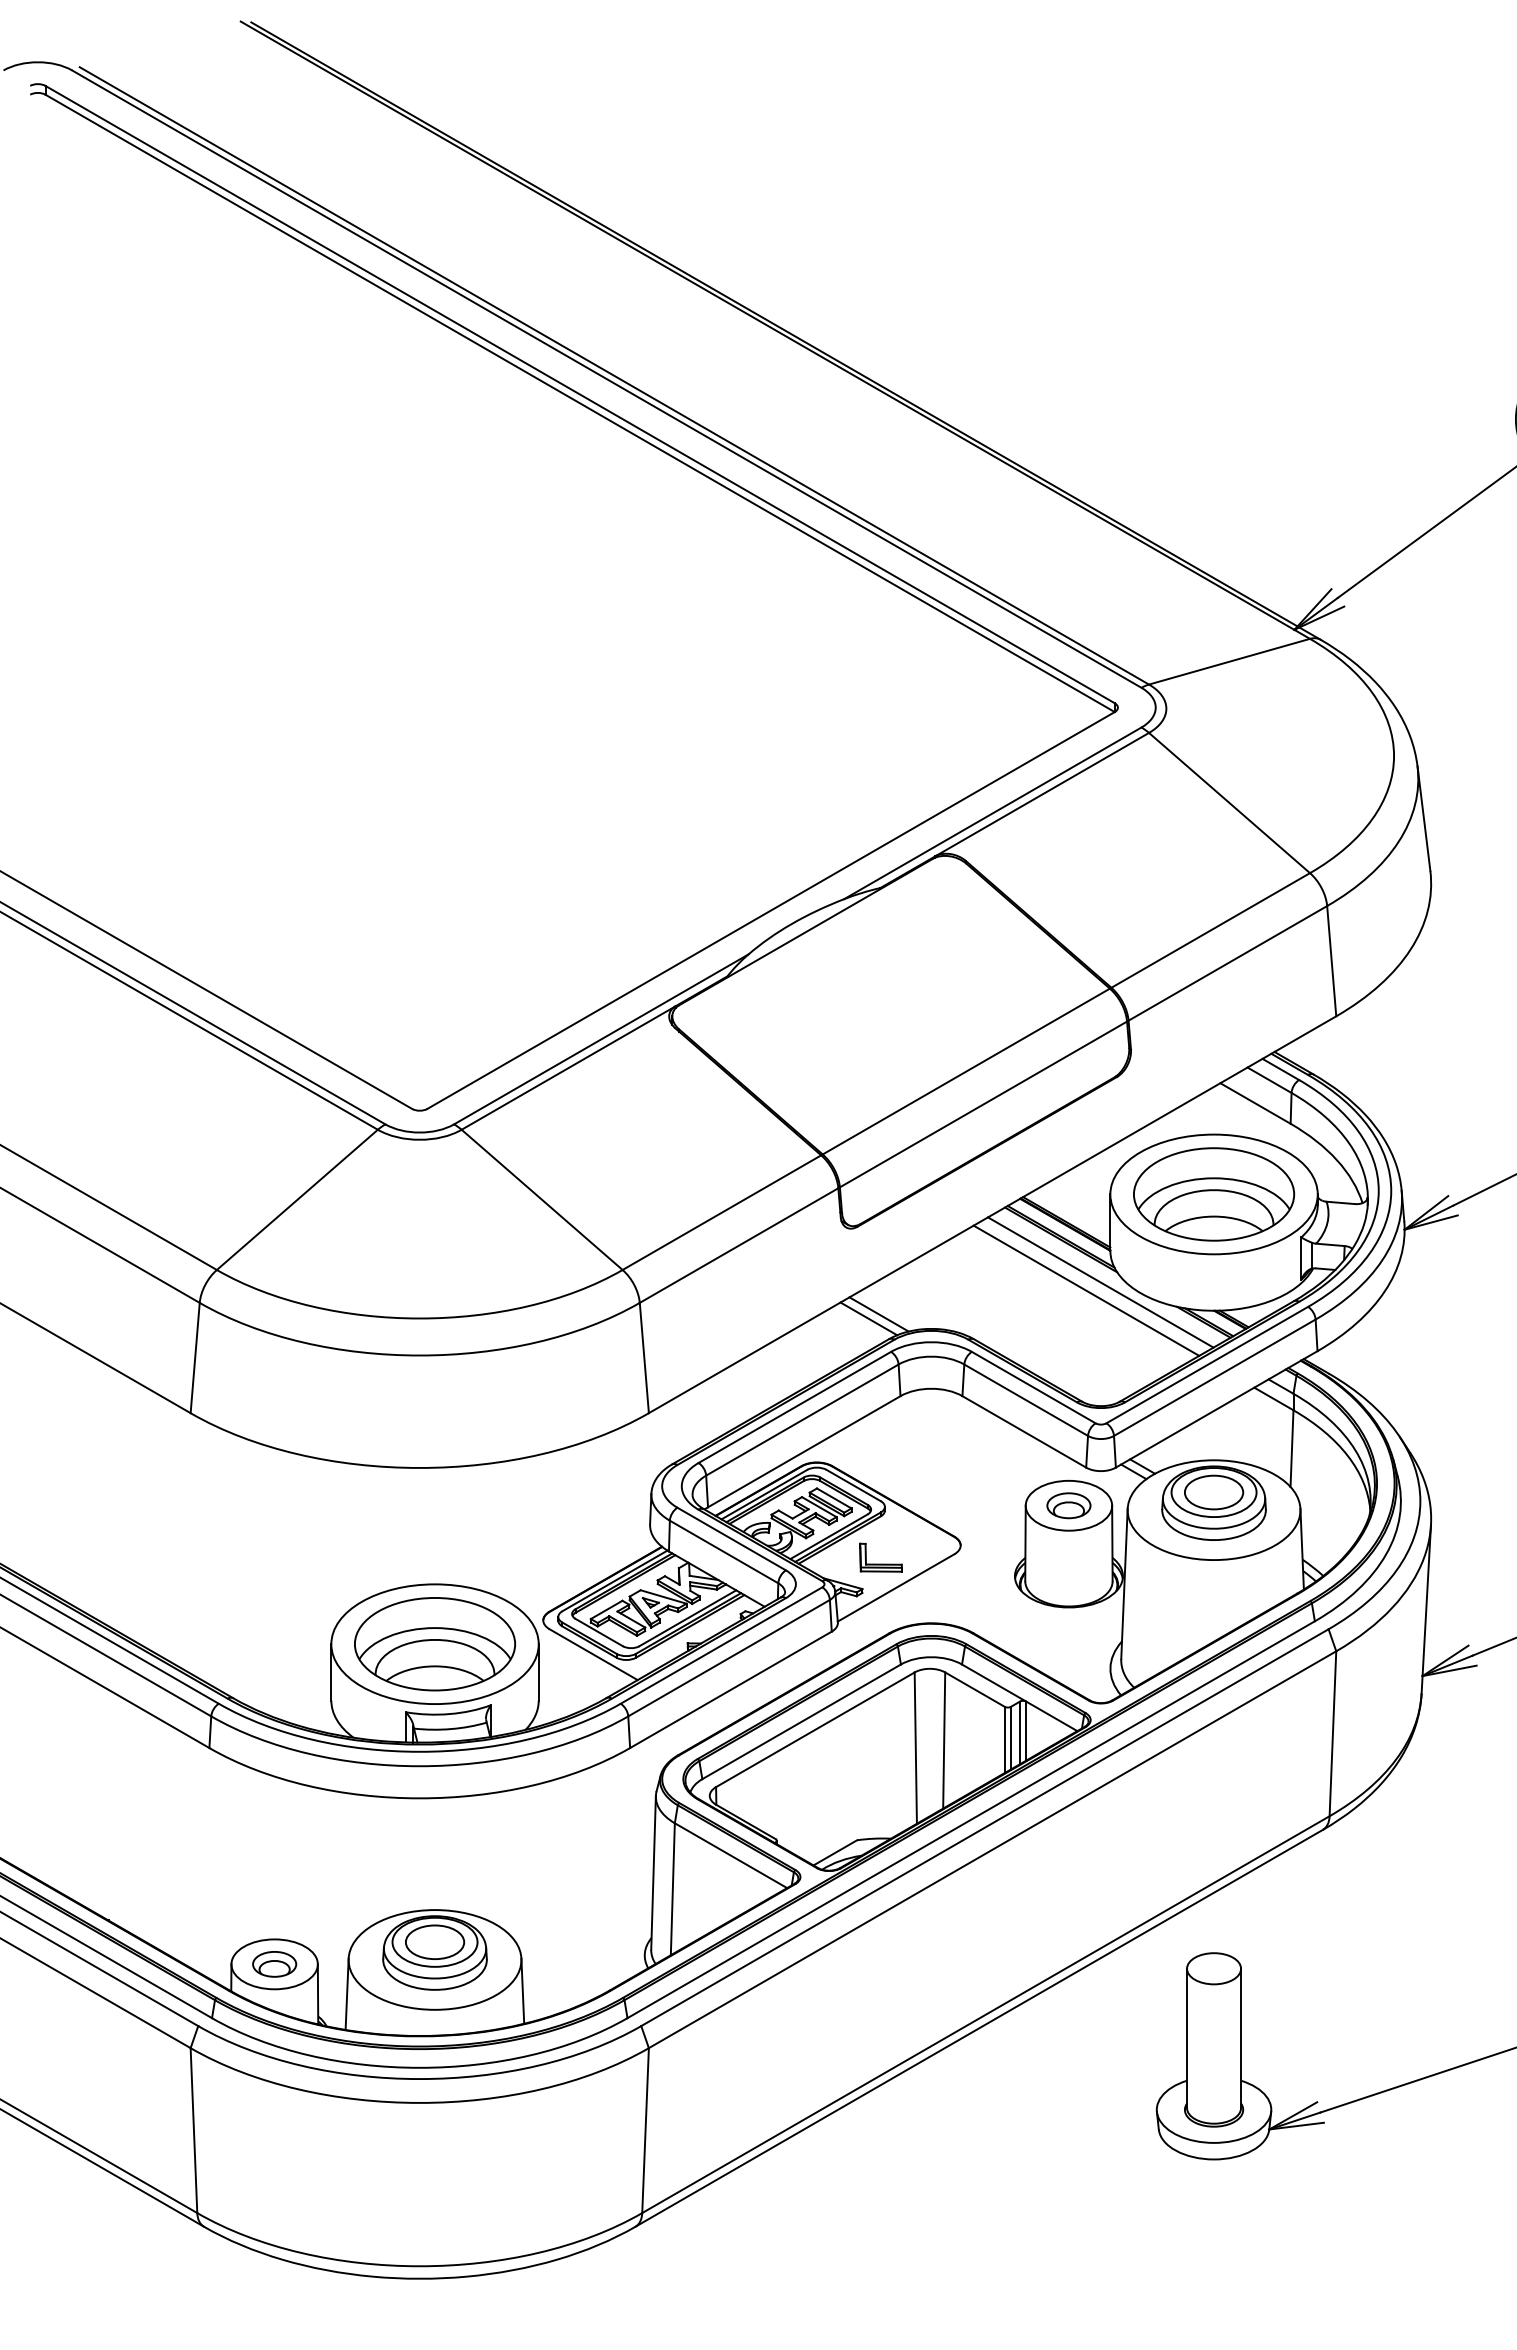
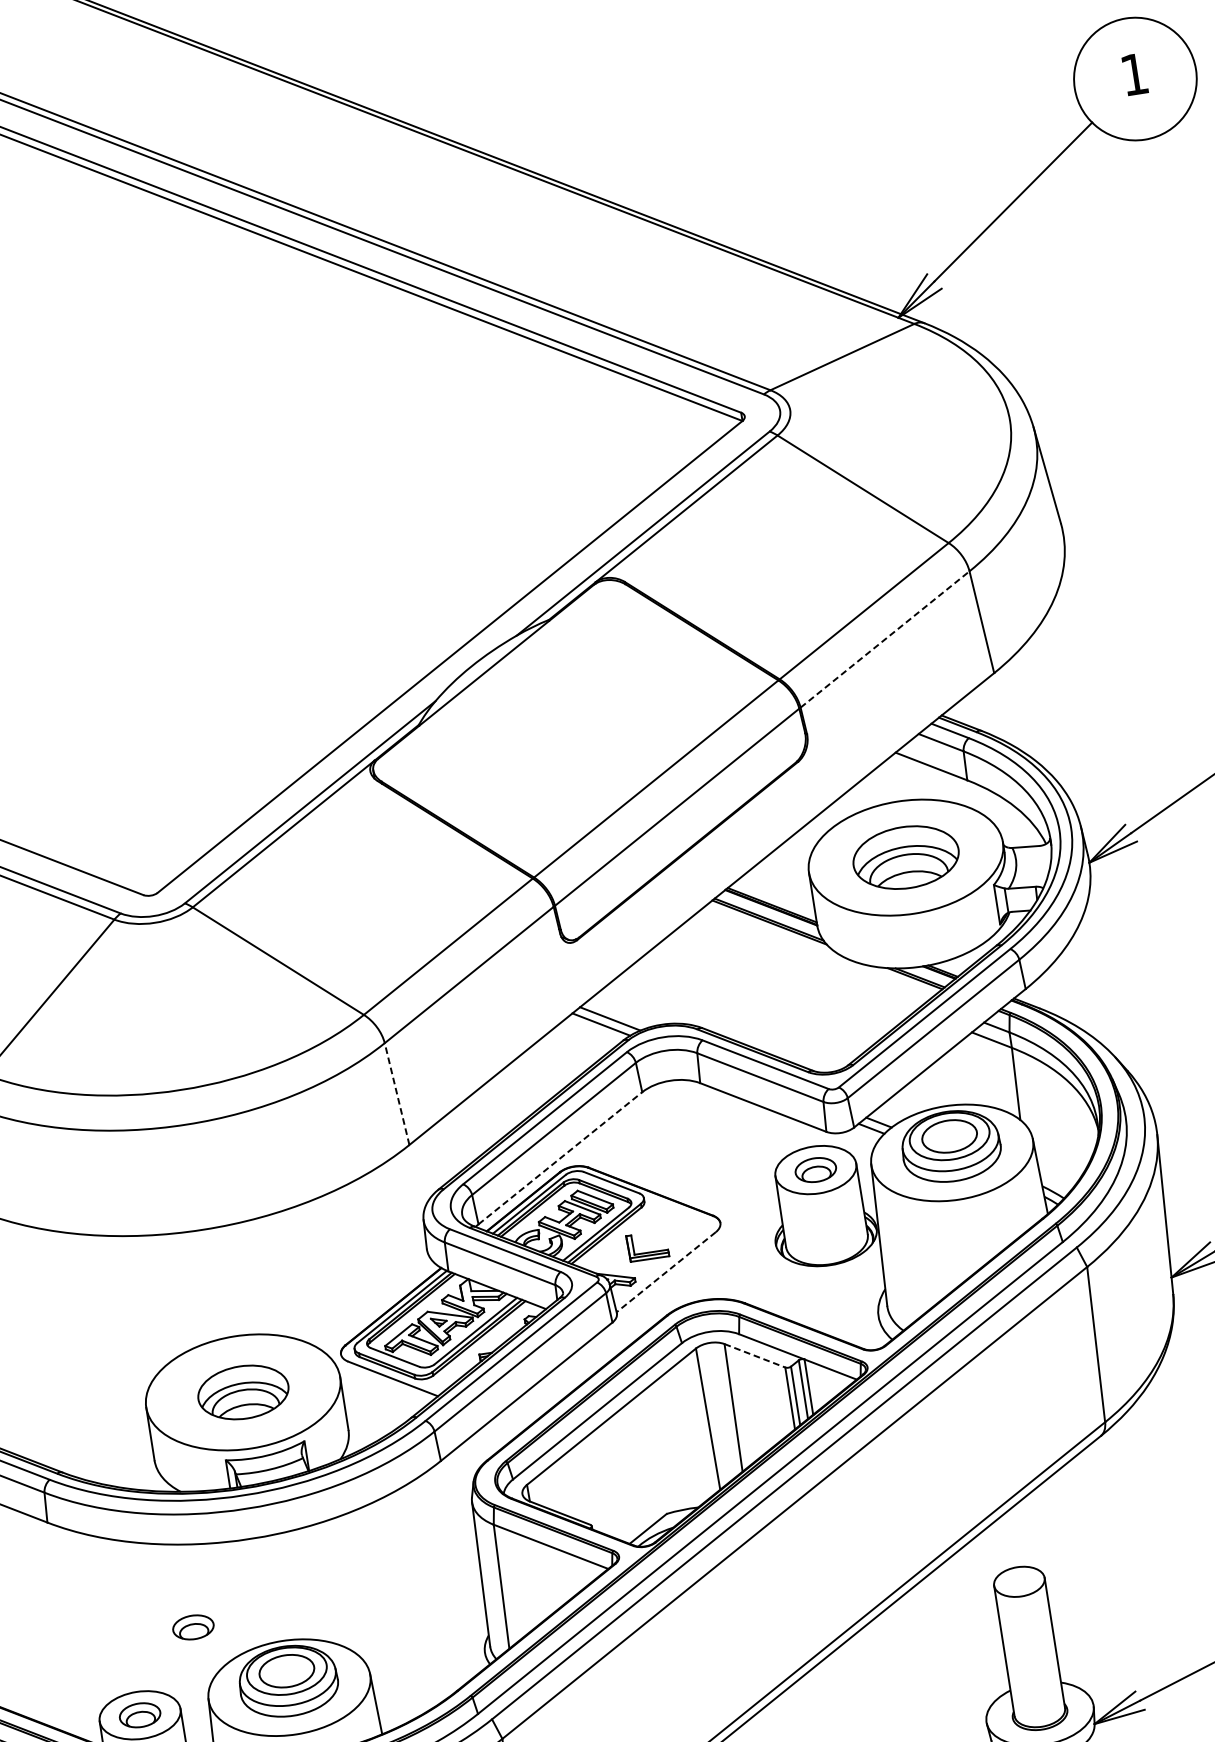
line: (1227, 963) -> (884, 639), solid -> dashed
part: (1214, 1194) -> (906, 857), size x0.7
line: (1100, 1282) -> (812, 956), removed
line: (1086, 1290) -> (800, 966), removed
line: (644, 1357) -> (397, 1093), solid -> dashed
line: (804, 1451) -> (560, 1158), solid -> dashed
line: (895, 1588) -> (665, 1272), solid -> dashed
part: (435, 1644) -> (243, 1392), size x0.6
line: (975, 1689) -> (755, 1355), solid -> dashed
part: (344, 1881) -> (193, 1627), added

